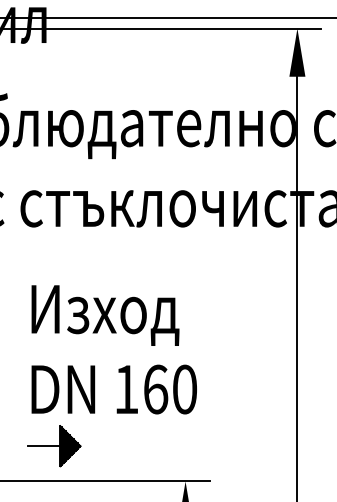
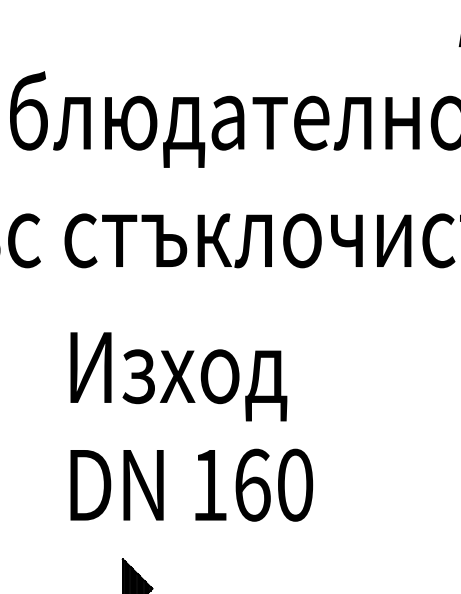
text: (113, 349) -> (190, 426), moved
line: (43, 446) -> (98, 589), removed

